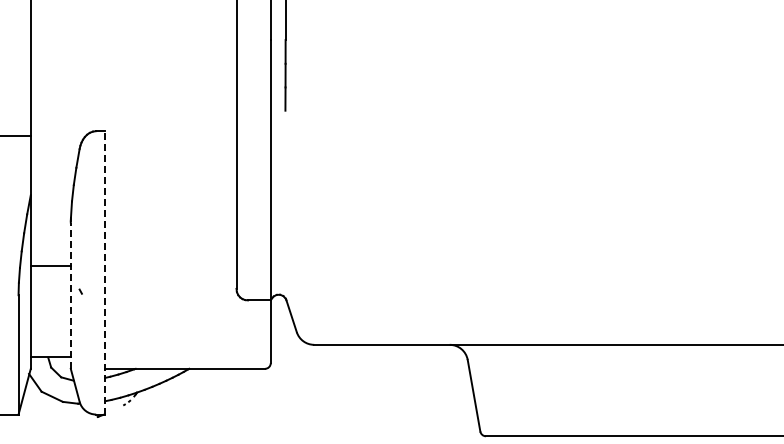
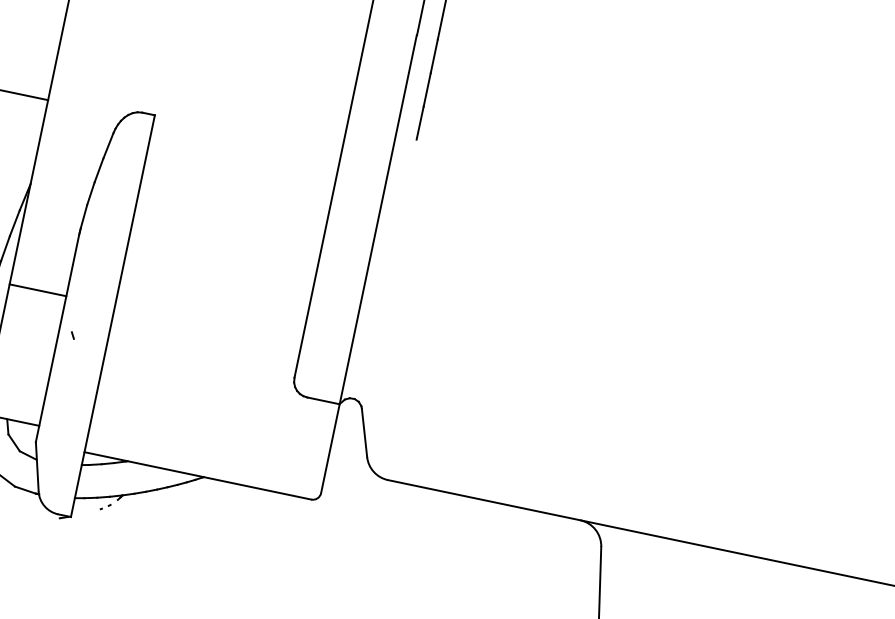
line: (105, 272) -> (113, 315), dashed -> solid
line: (70, 295) -> (57, 337), dashed -> solid

